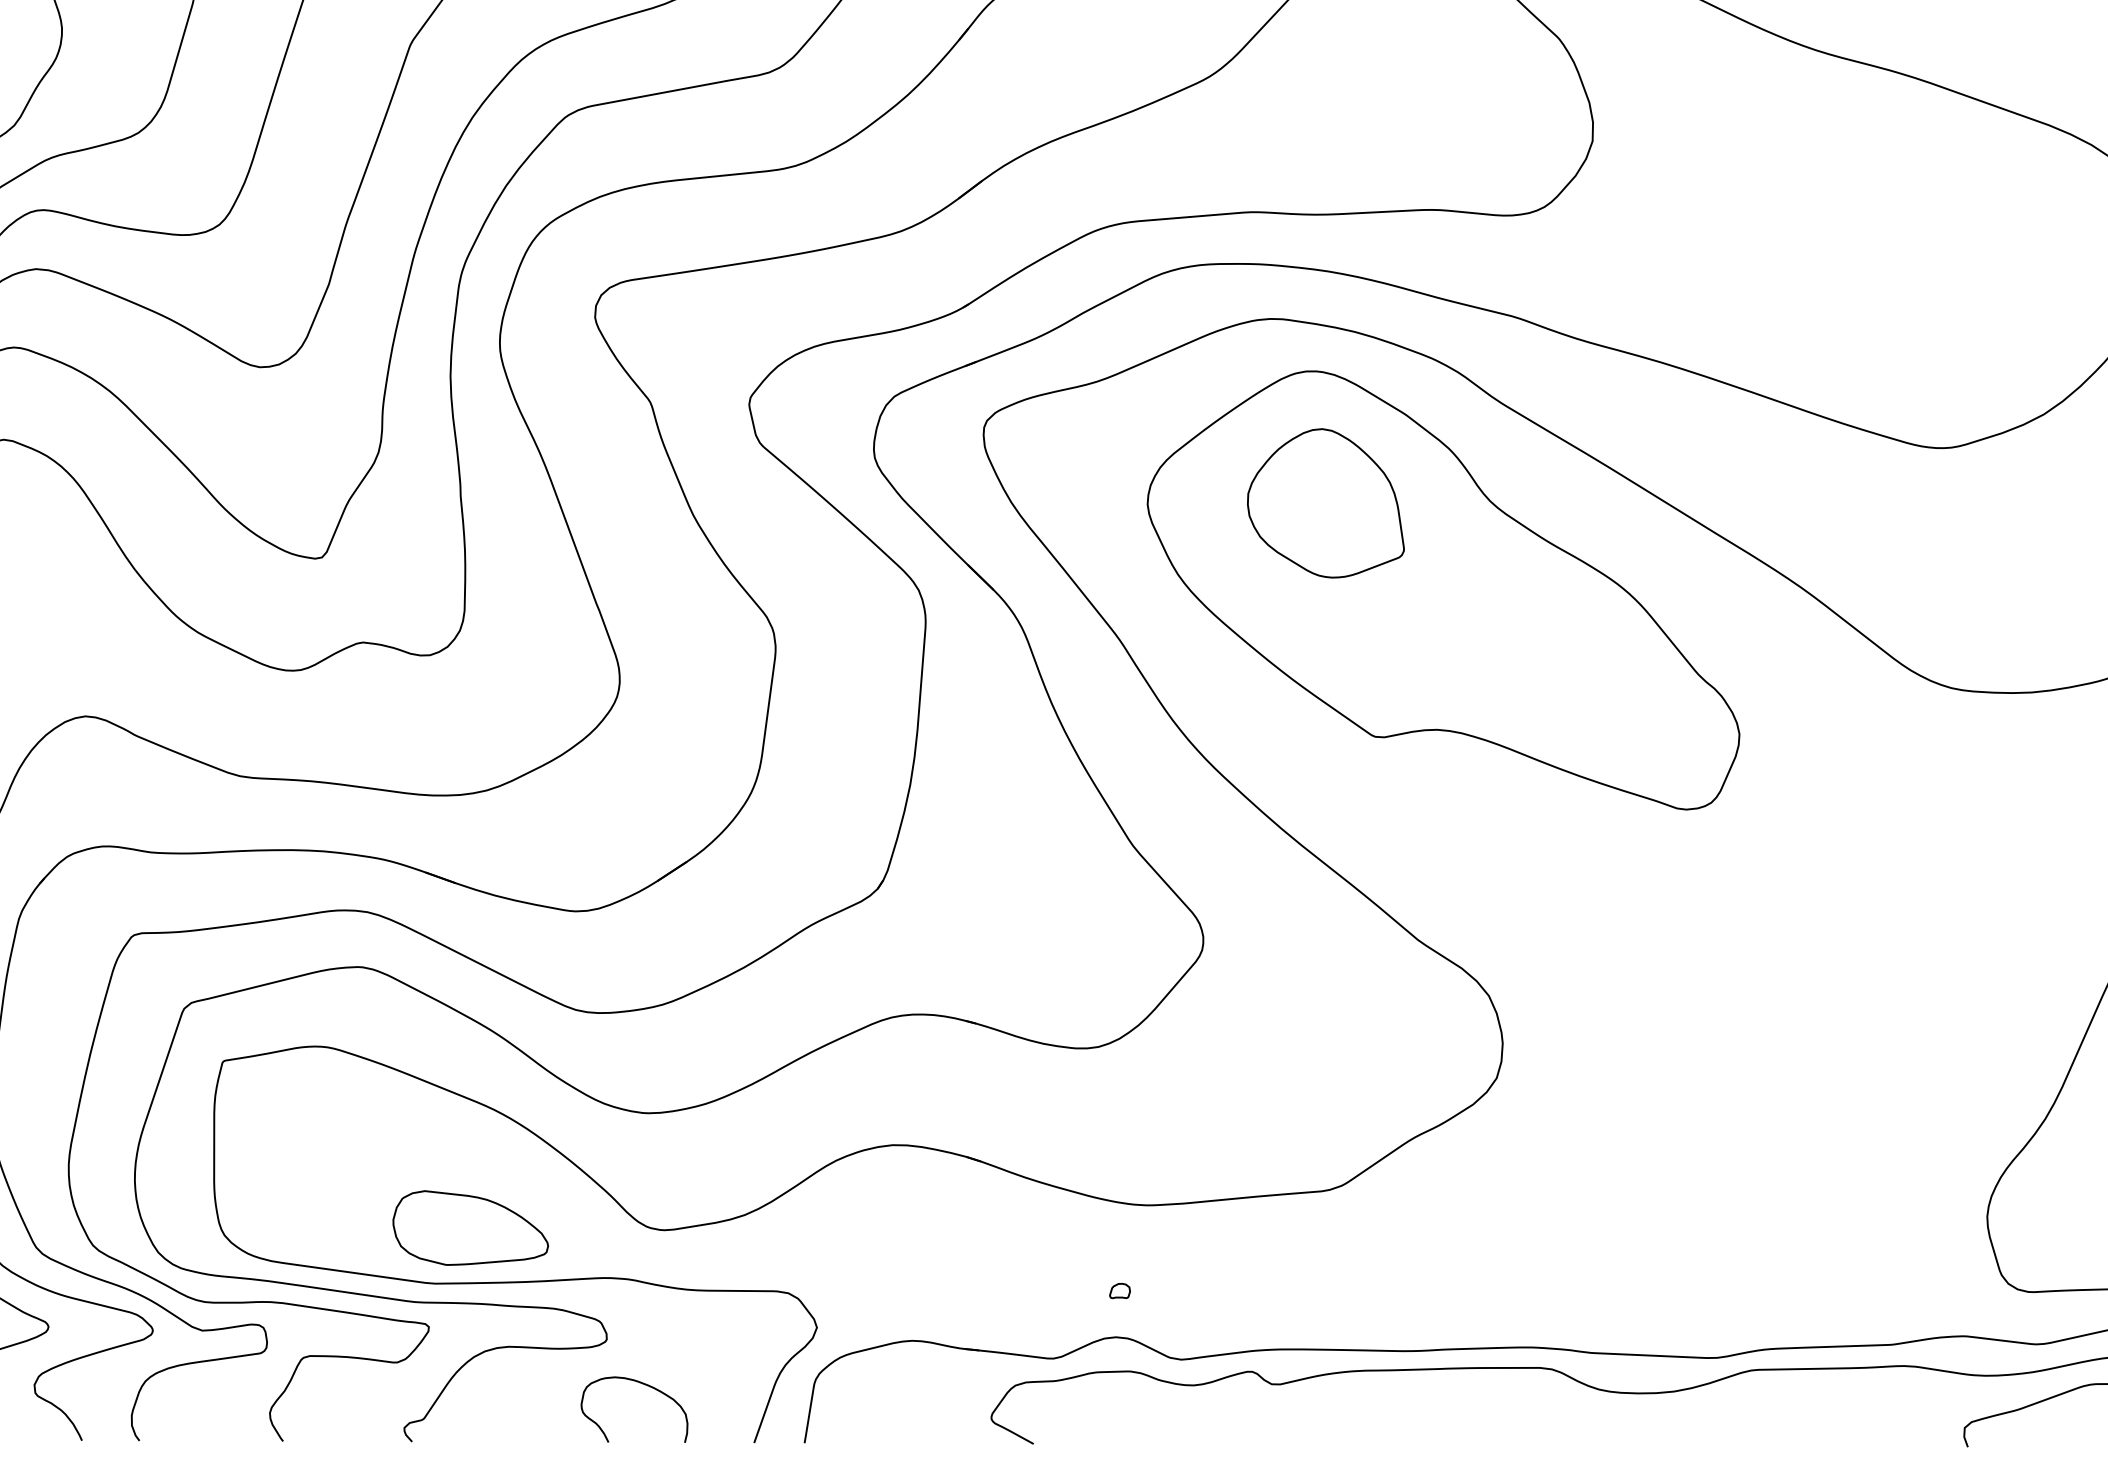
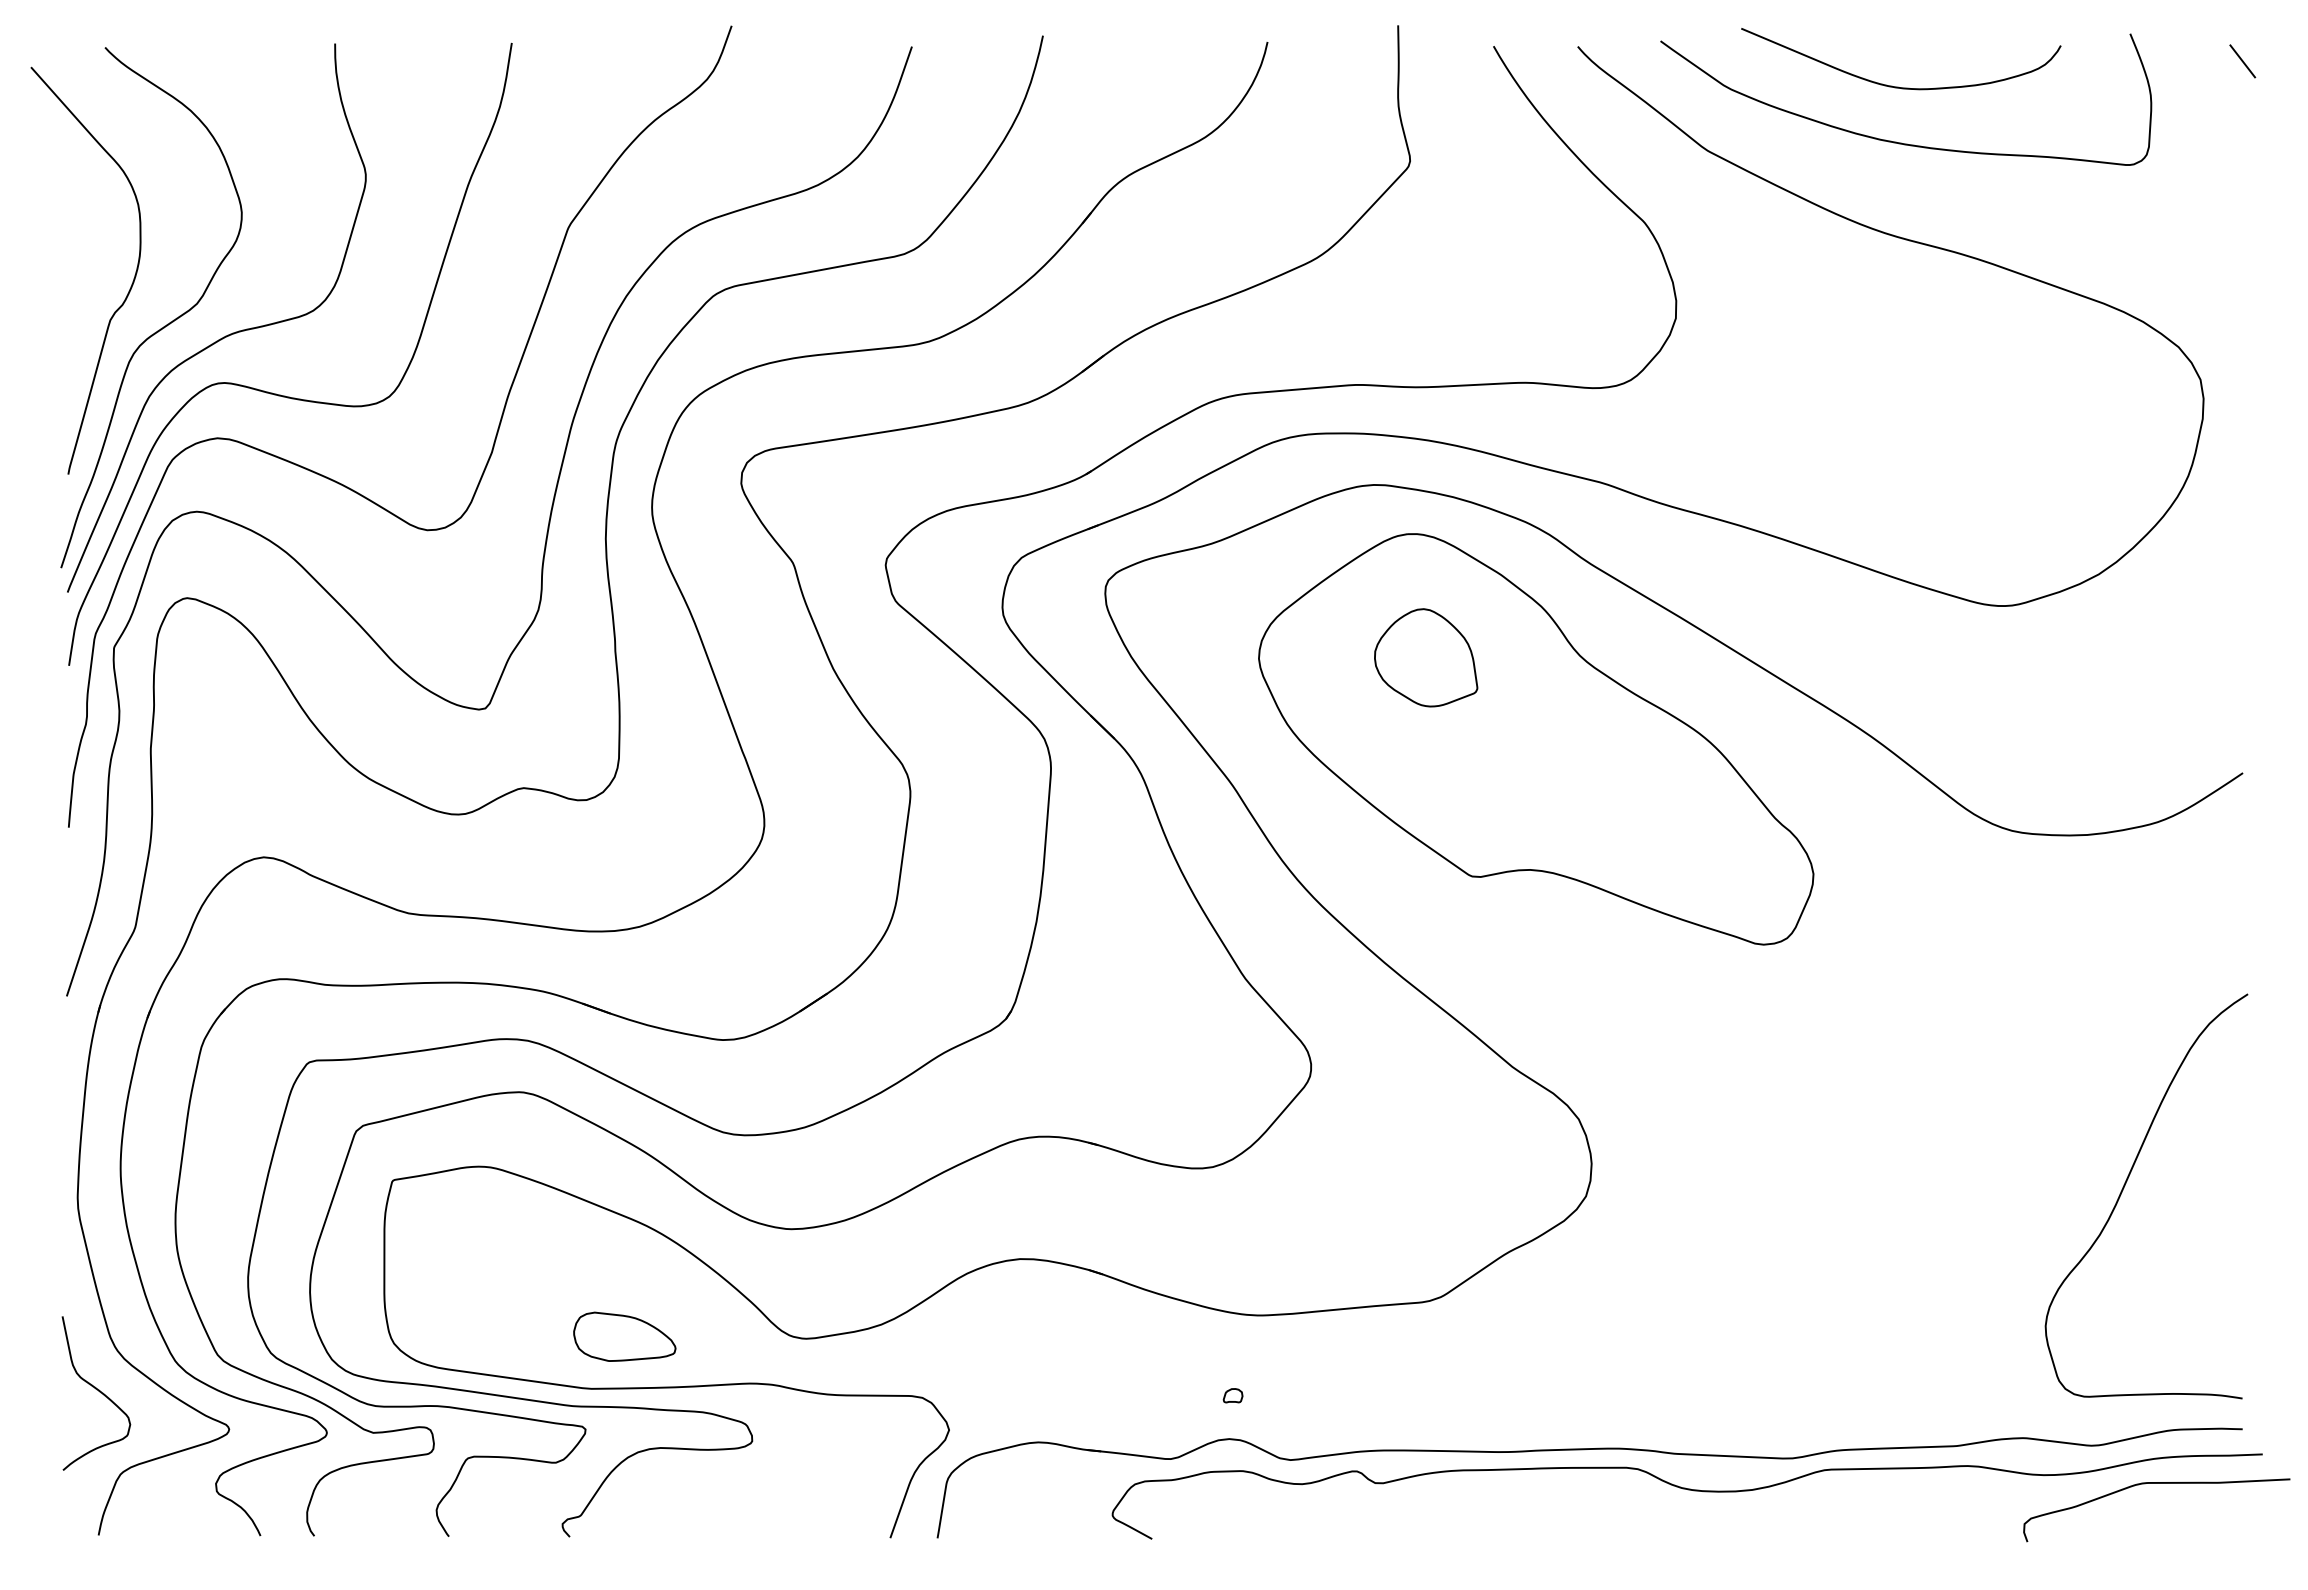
part: (1326, 503) -> (1426, 657), size x0.7
part: (470, 1227) -> (624, 1336), size x0.7
curve: (642, 1384) -> (785, 1483), removed

